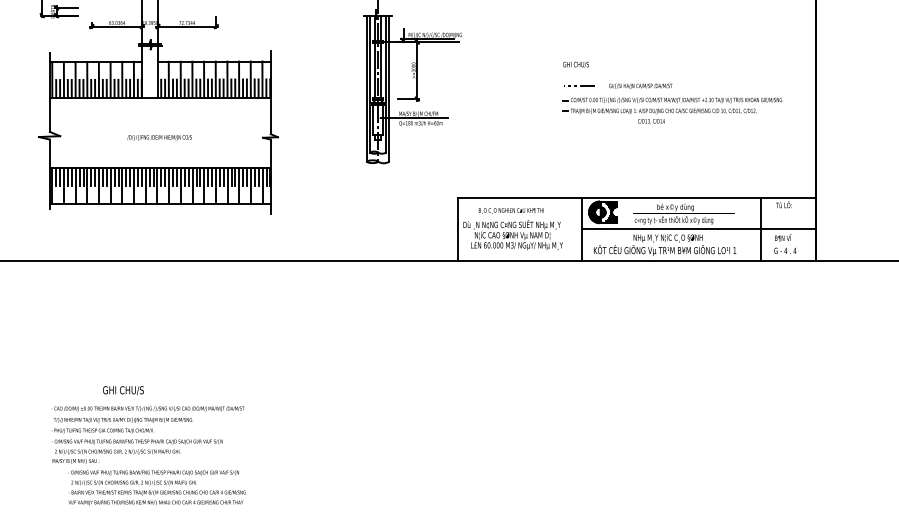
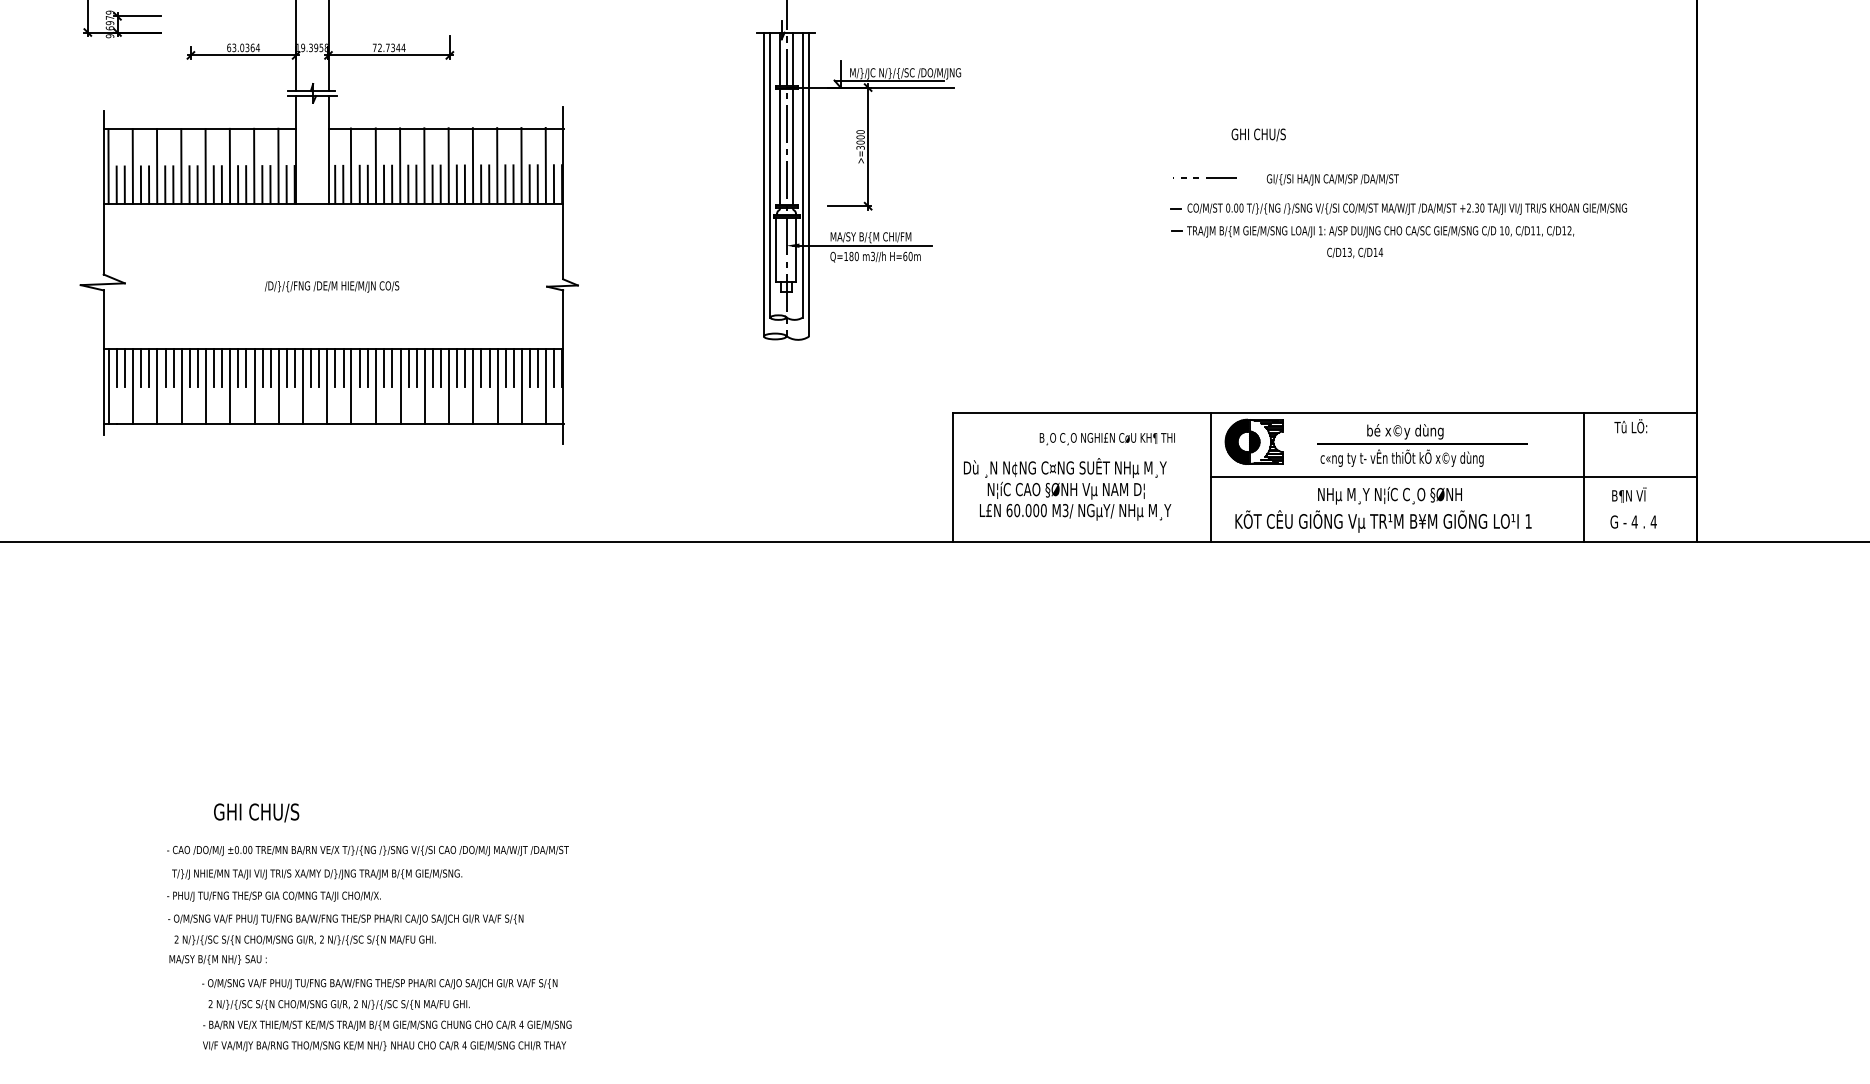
text: (575, 64) -> (1257, 134), moved
text: (510, 210) -> (1105, 437), moved
text: (148, 455) -> (369, 947), moved

